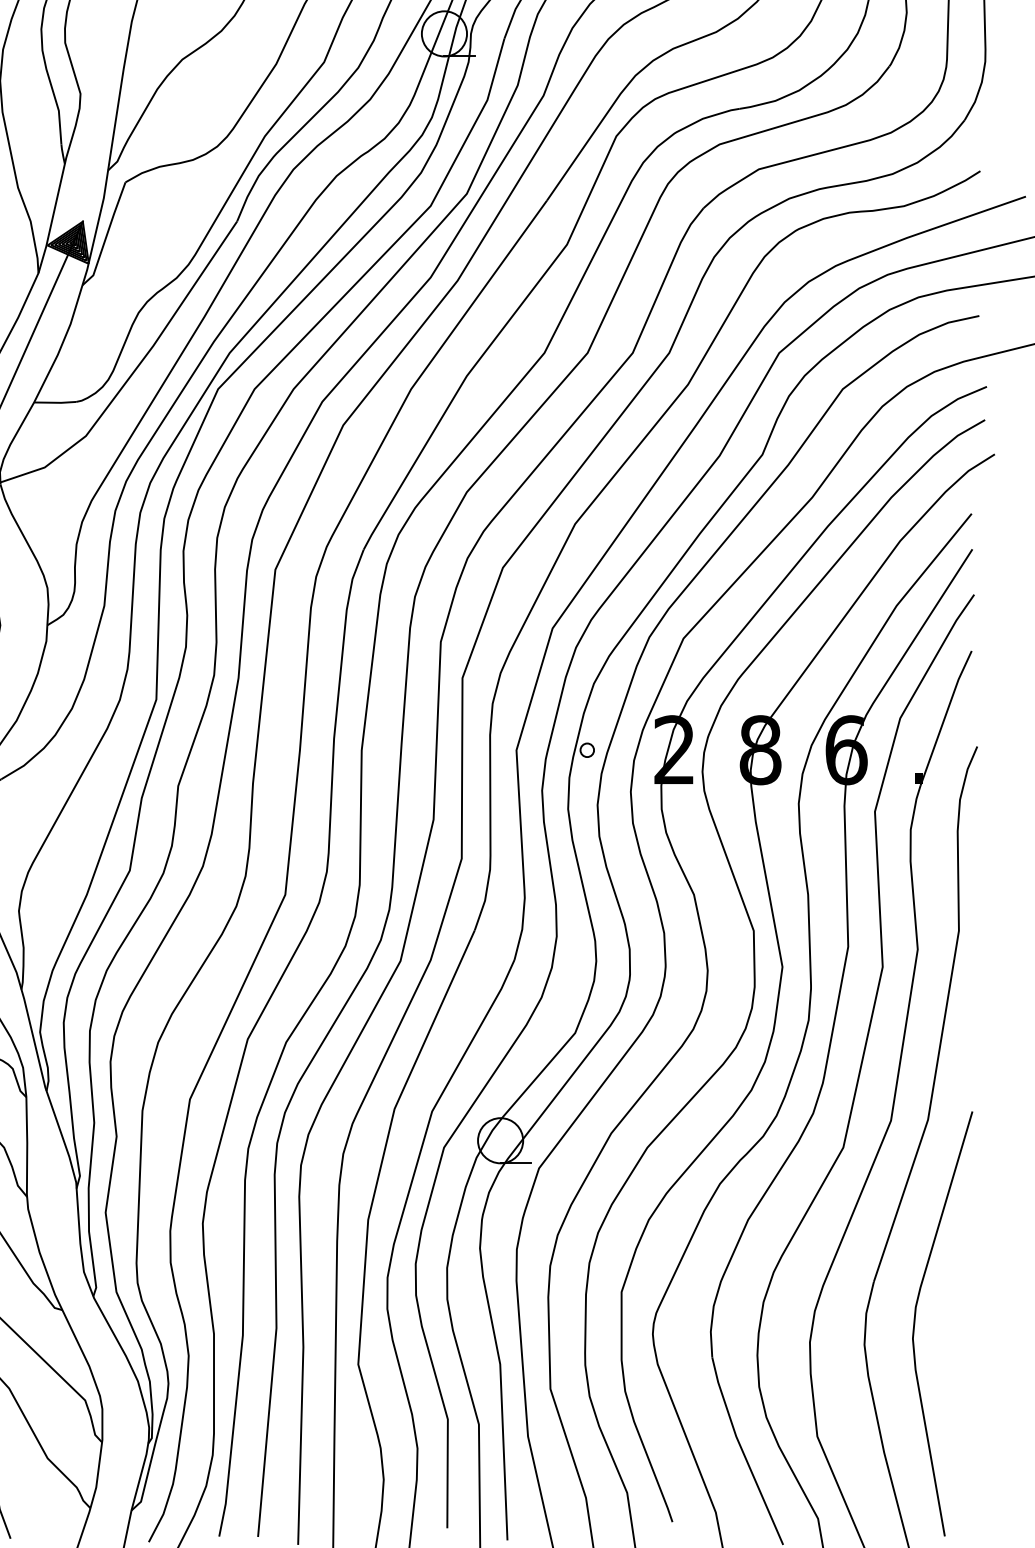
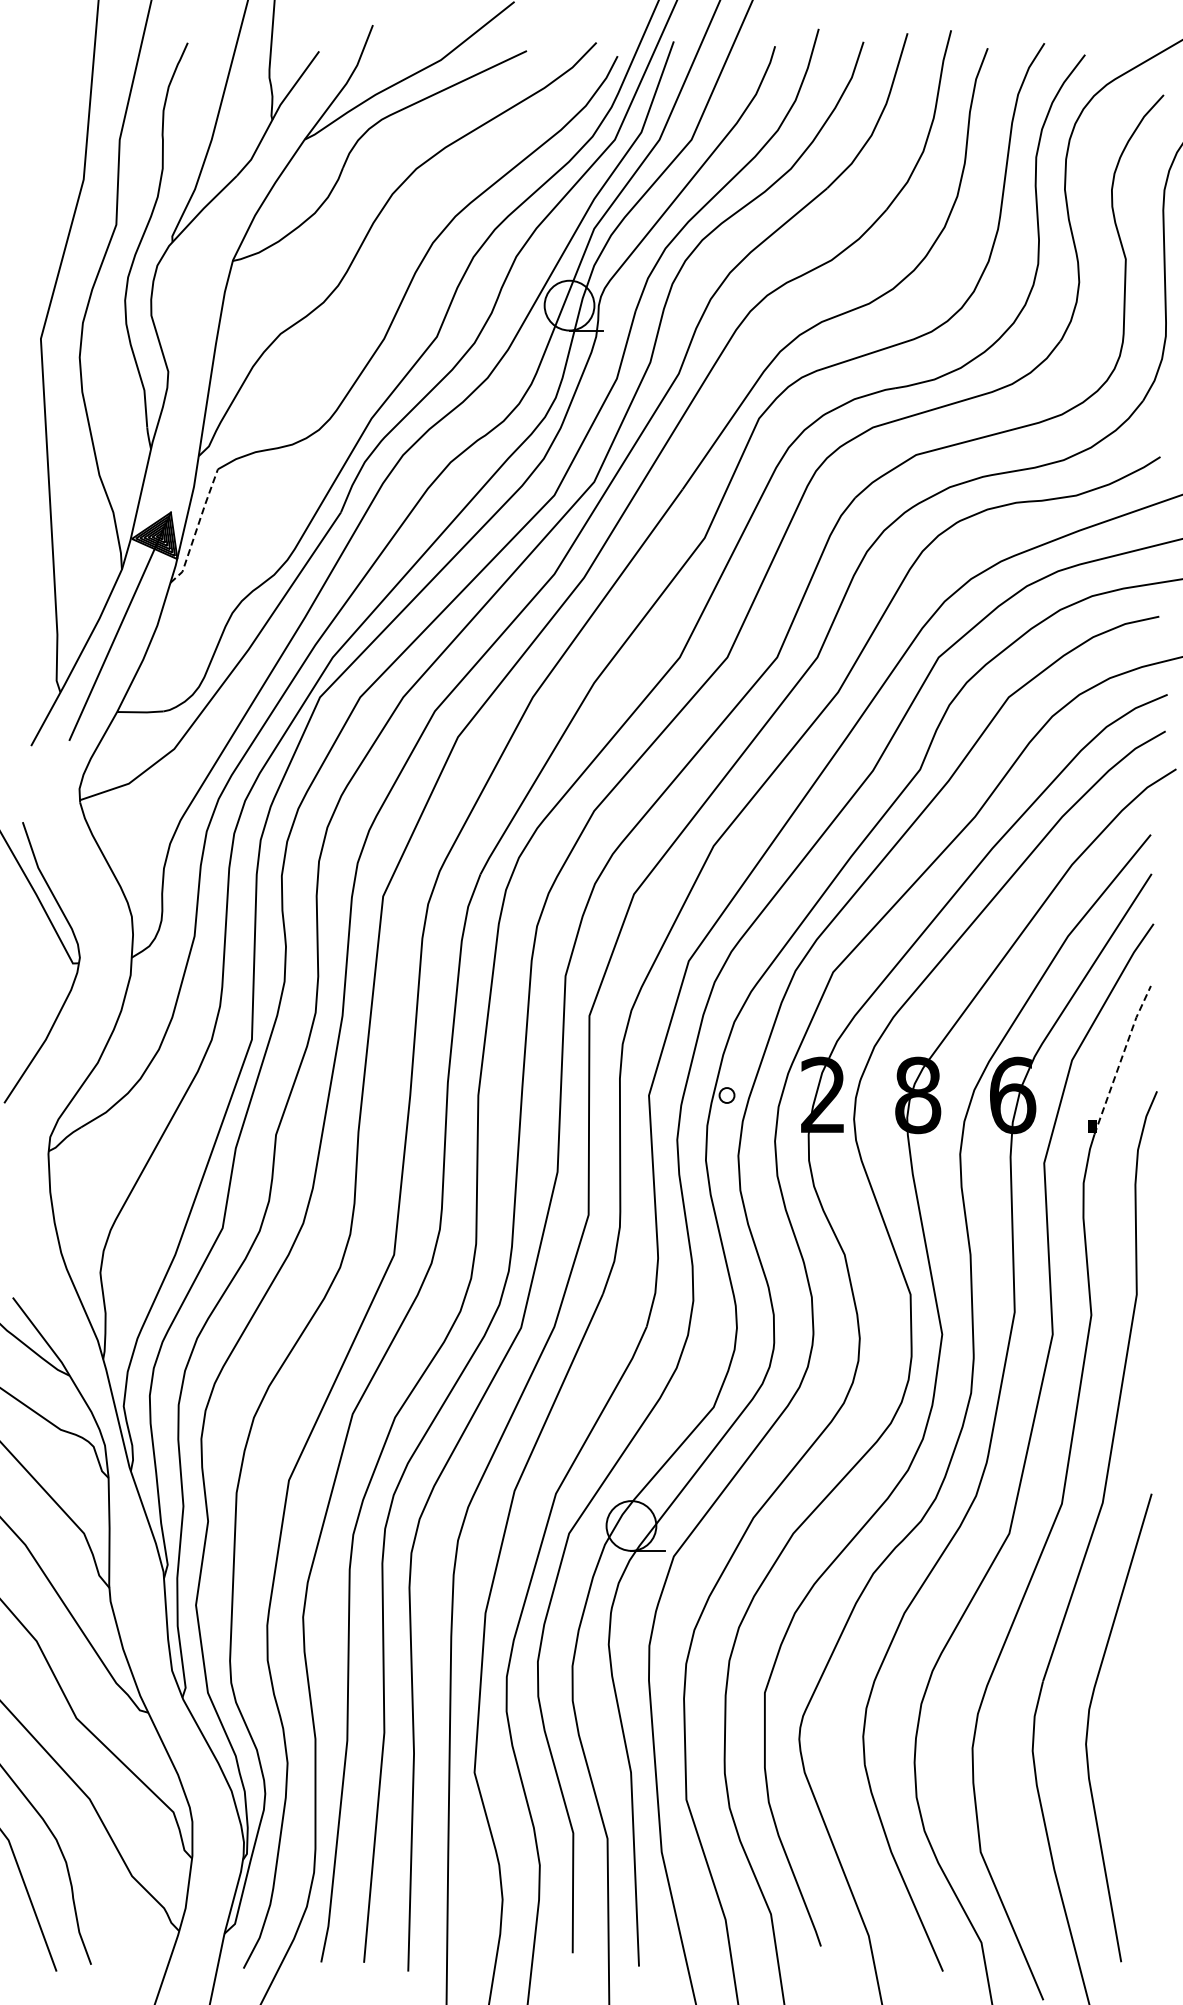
line: (107, 236) -> (197, 528), solid -> dashed
line: (945, 716) -> (1121, 1058), solid -> dashed

